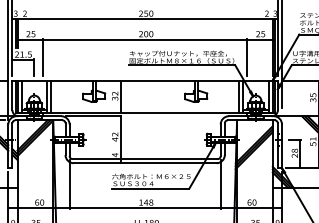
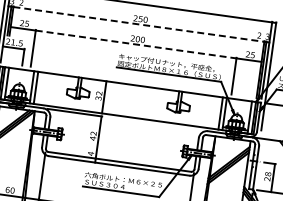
line: (145, 19) -> (139, 24), solid -> dashed
line: (145, 39) -> (136, 44), solid -> dashed

